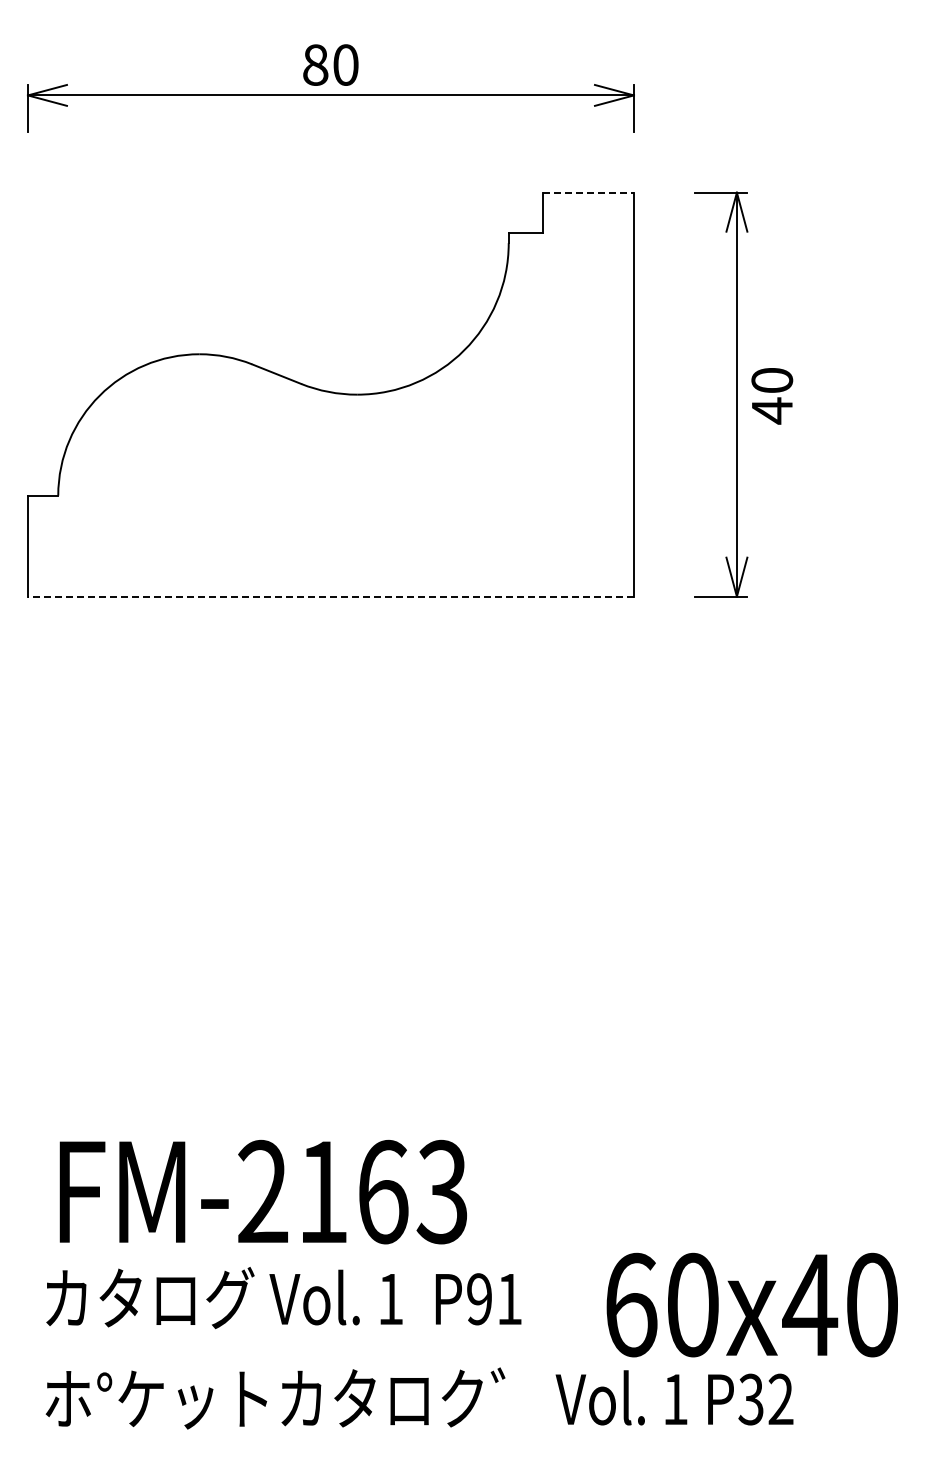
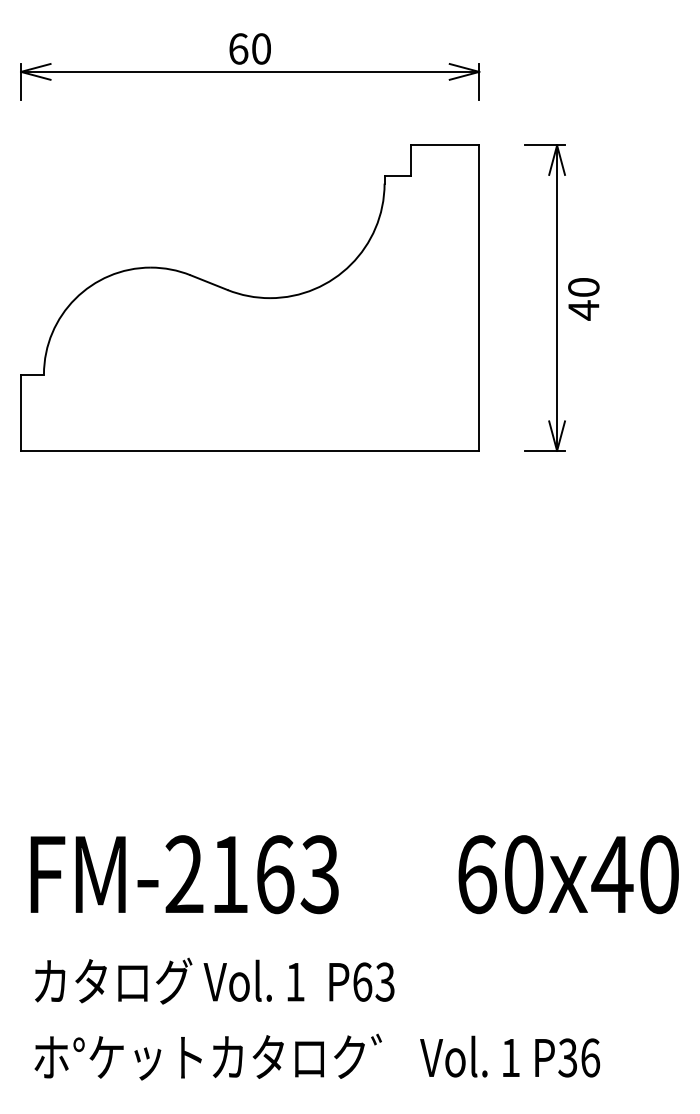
text: (315, 64) -> (238, 48), 80 -> 60
line: (589, 192) -> (445, 145), dashed -> solid
line: (330, 596) -> (249, 450), dashed -> solid
text: (262, 1191) -> (184, 874), moved
text: (494, 1299) -> (373, 982), P91 -> P63
text: (751, 1304) -> (568, 874), moved
text: (780, 1399) -> (590, 1057), P32 -> P36

